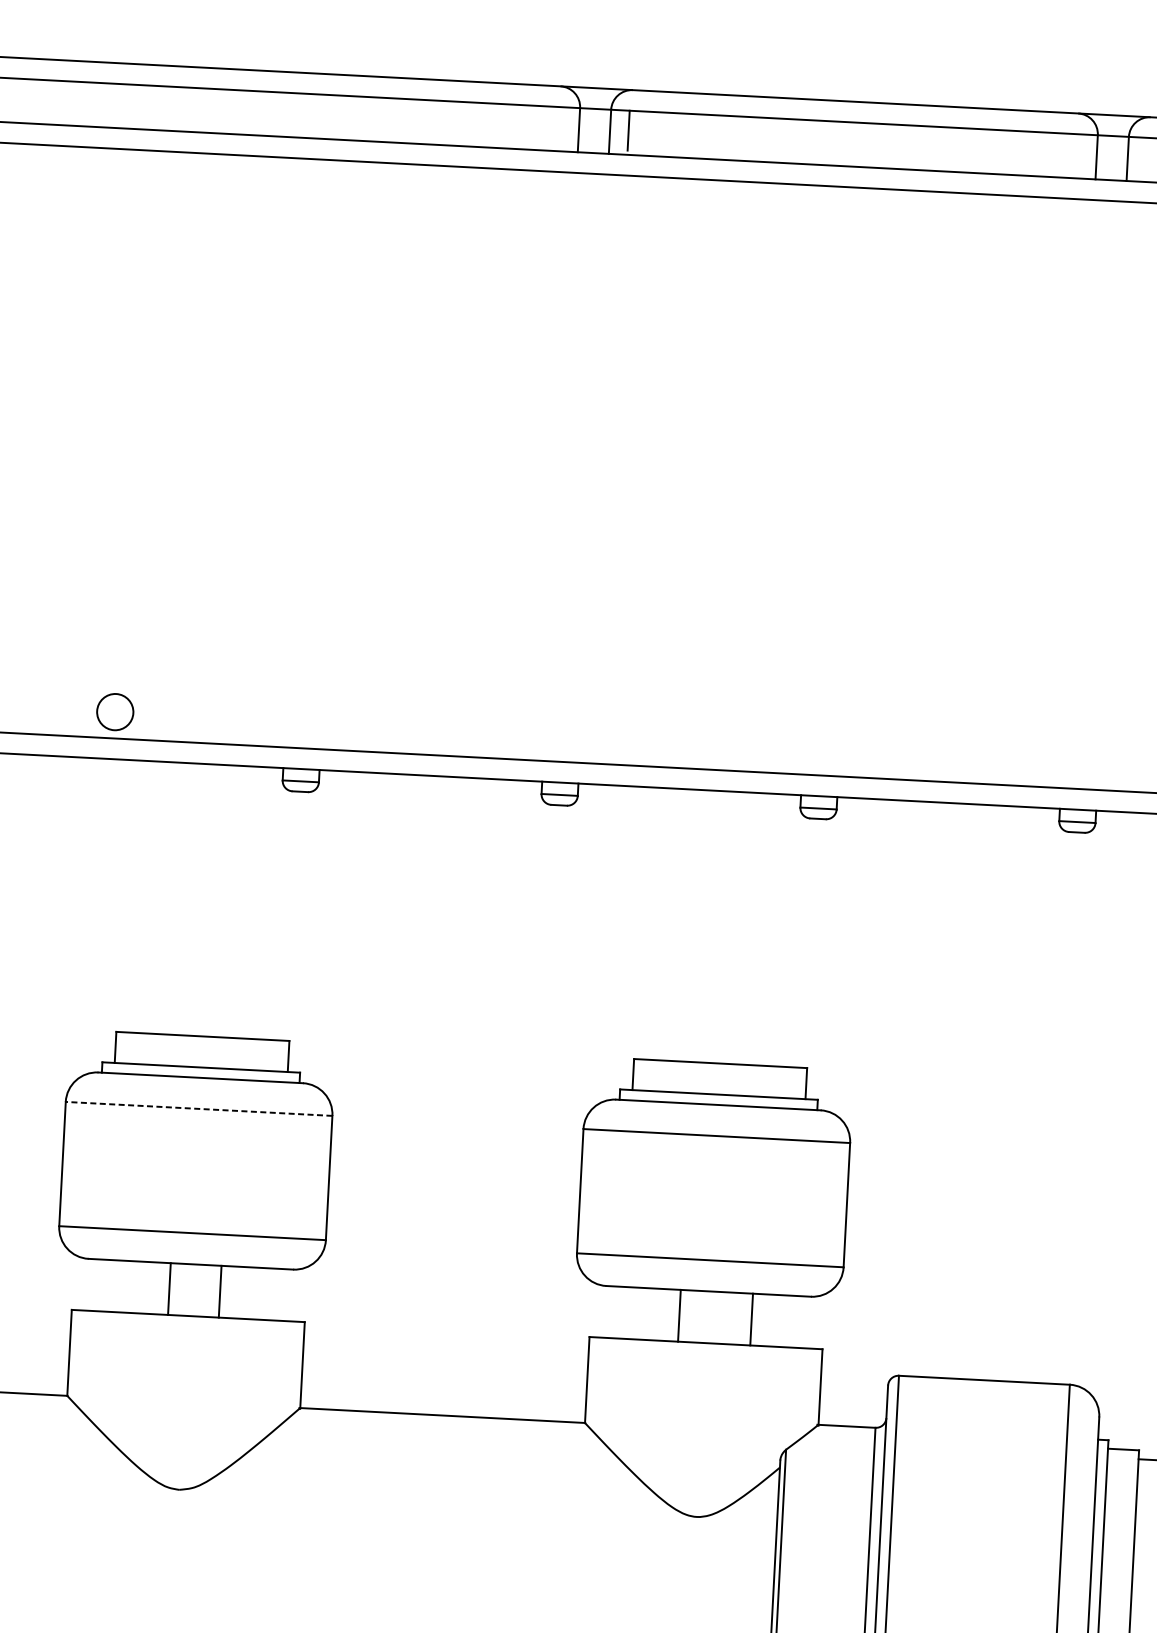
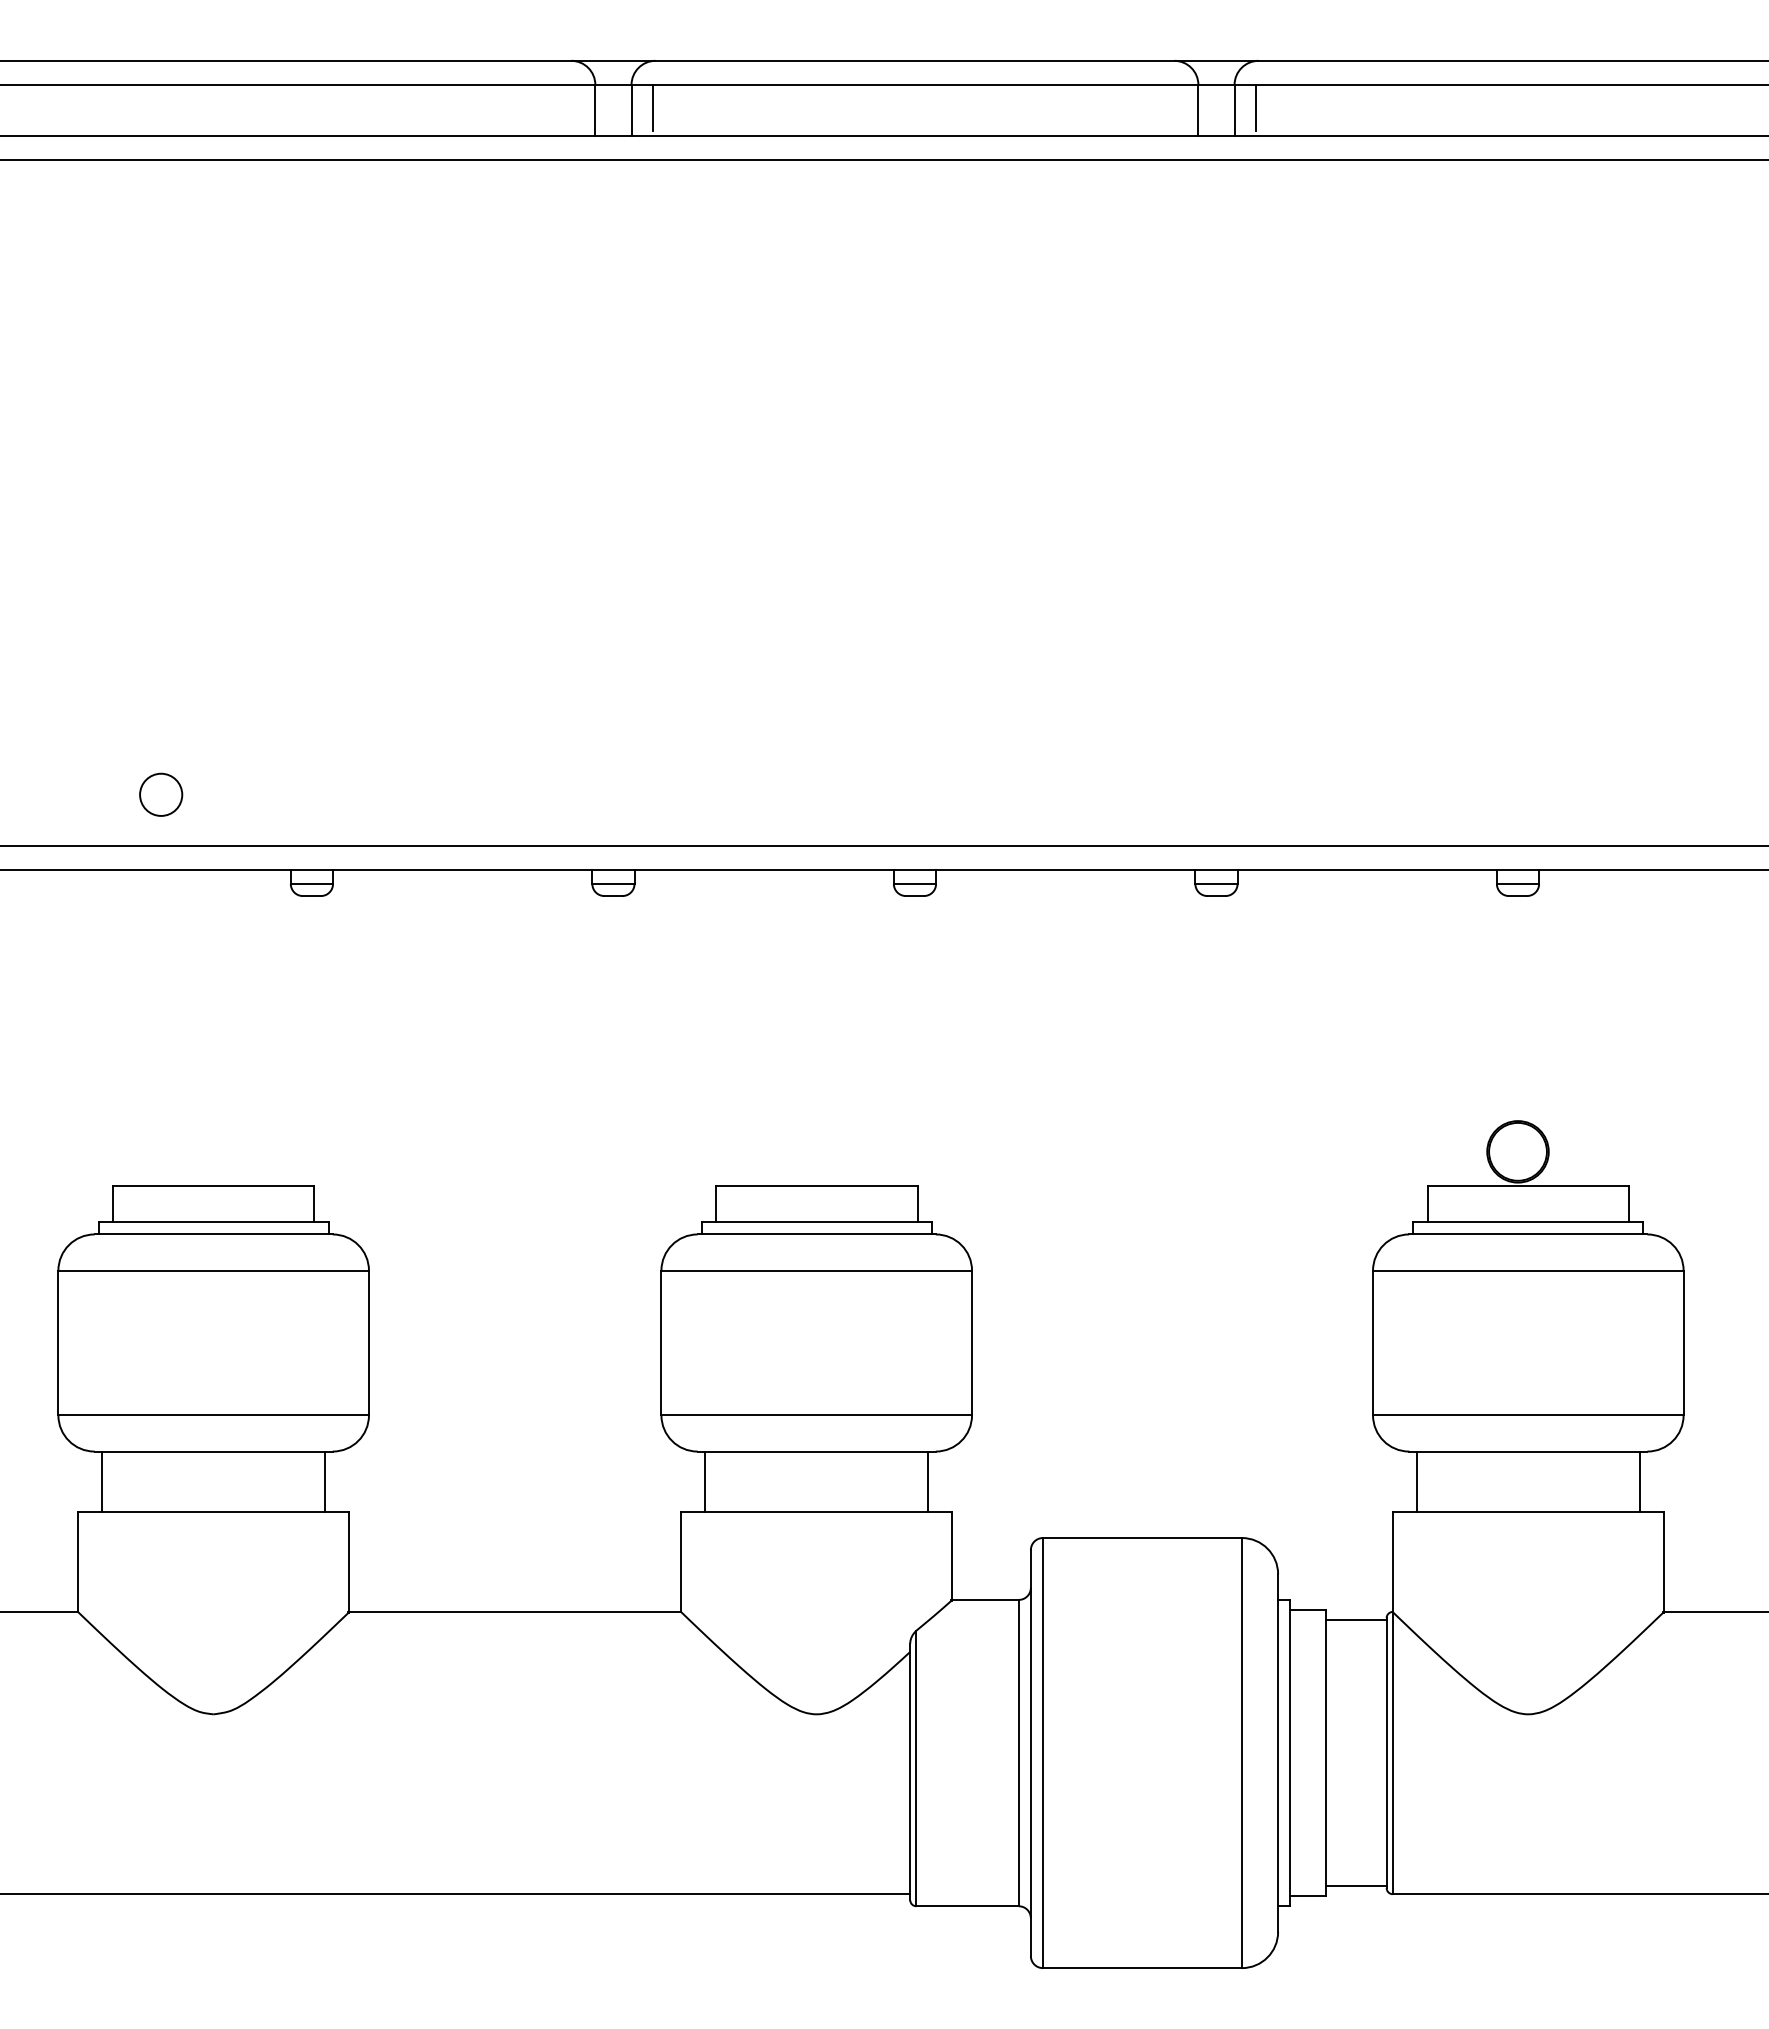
line: (1146, 157) -> (1256, 107), added
circle: (115, 711) -> (161, 794), moved
line: (198, 1108) -> (213, 1270), dashed -> solid
line: (169, 1288) -> (102, 1481), moved
line: (220, 1291) -> (325, 1481), moved
line: (679, 1315) -> (705, 1481), moved
line: (751, 1319) -> (928, 1481), moved

